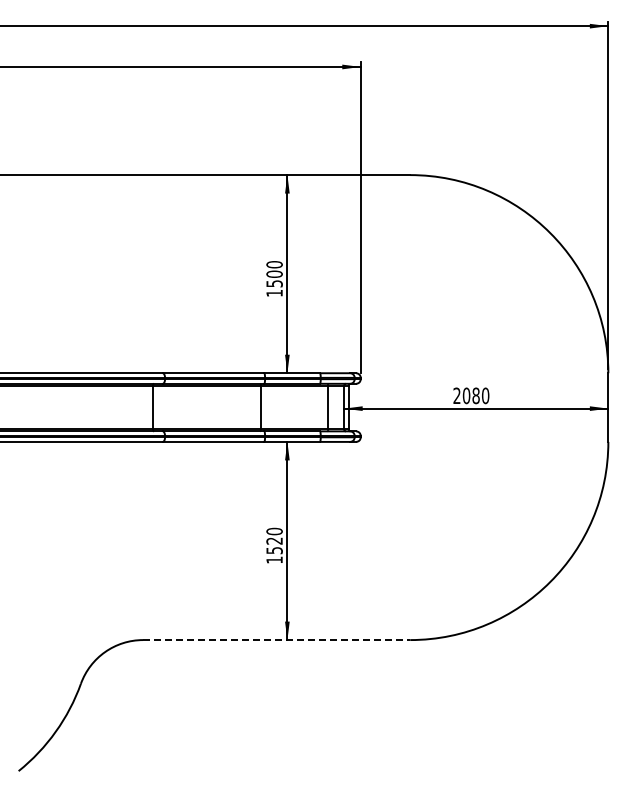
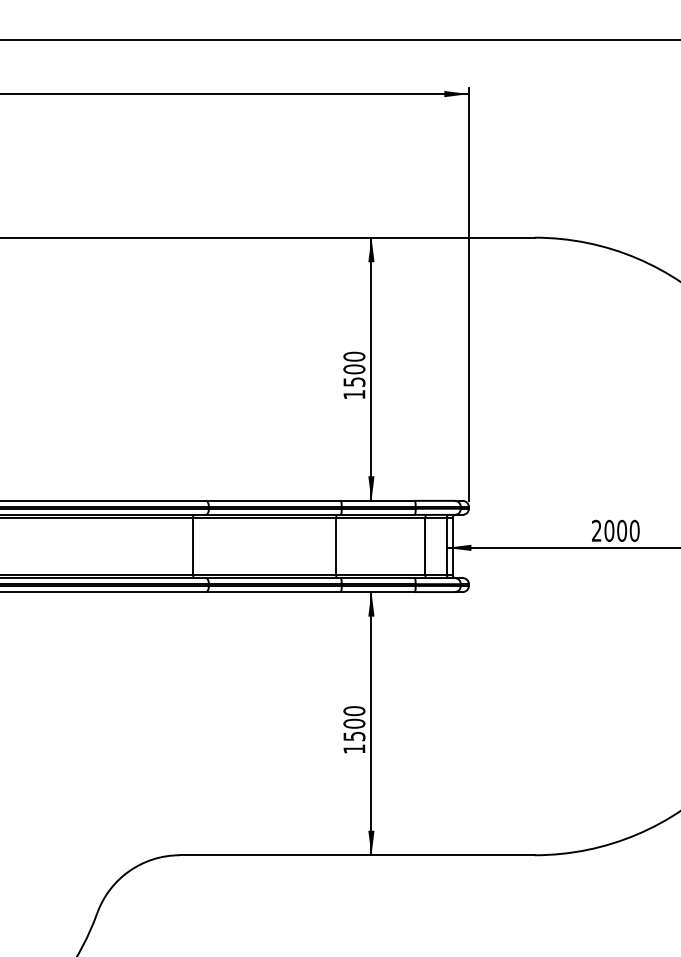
text: (475, 395) -> (621, 530), 2080 -> 2000
text: (274, 540) -> (354, 723), 1520 -> 1500
line: (276, 640) -> (356, 855), dashed -> solid

